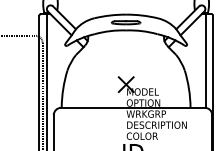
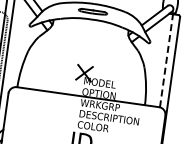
line: (205, 60) -> (166, 60), solid -> dashed

